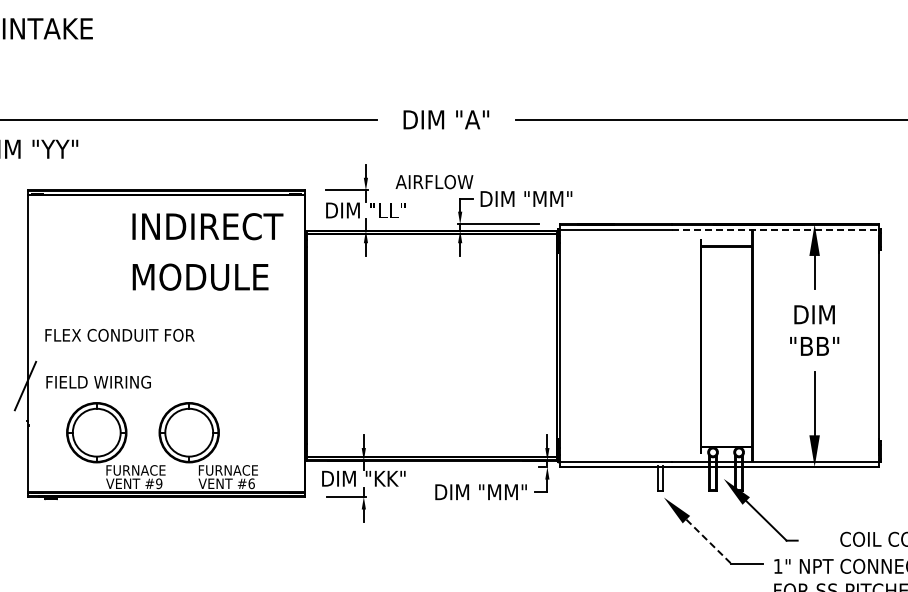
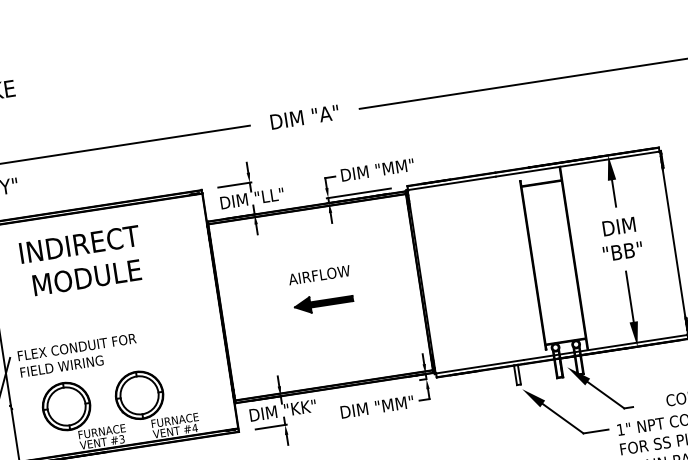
text: (434, 182) -> (319, 275), moved
text: (207, 226) -> (79, 244), moved
line: (775, 229) -> (577, 164), dashed -> solid
text: (200, 276) -> (86, 277), moved
text: (119, 335) -> (76, 347), moved
part: (434, 352) -> (323, 302), added
text: (159, 483) -> (122, 439), #9 -> #3
text: (251, 483) -> (194, 427), #6 -> #4
line: (708, 541) -> (562, 418), dashed -> solid

